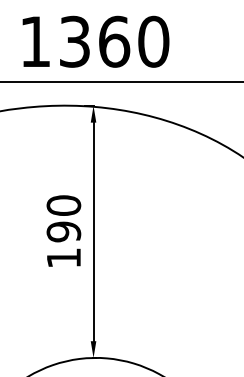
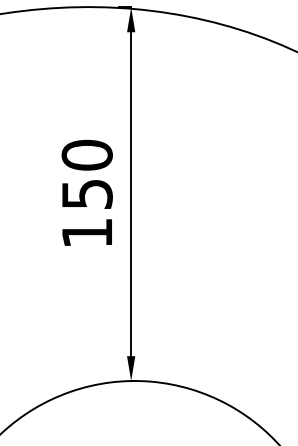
text: (63, 231) -> (86, 193), 190 -> 150

